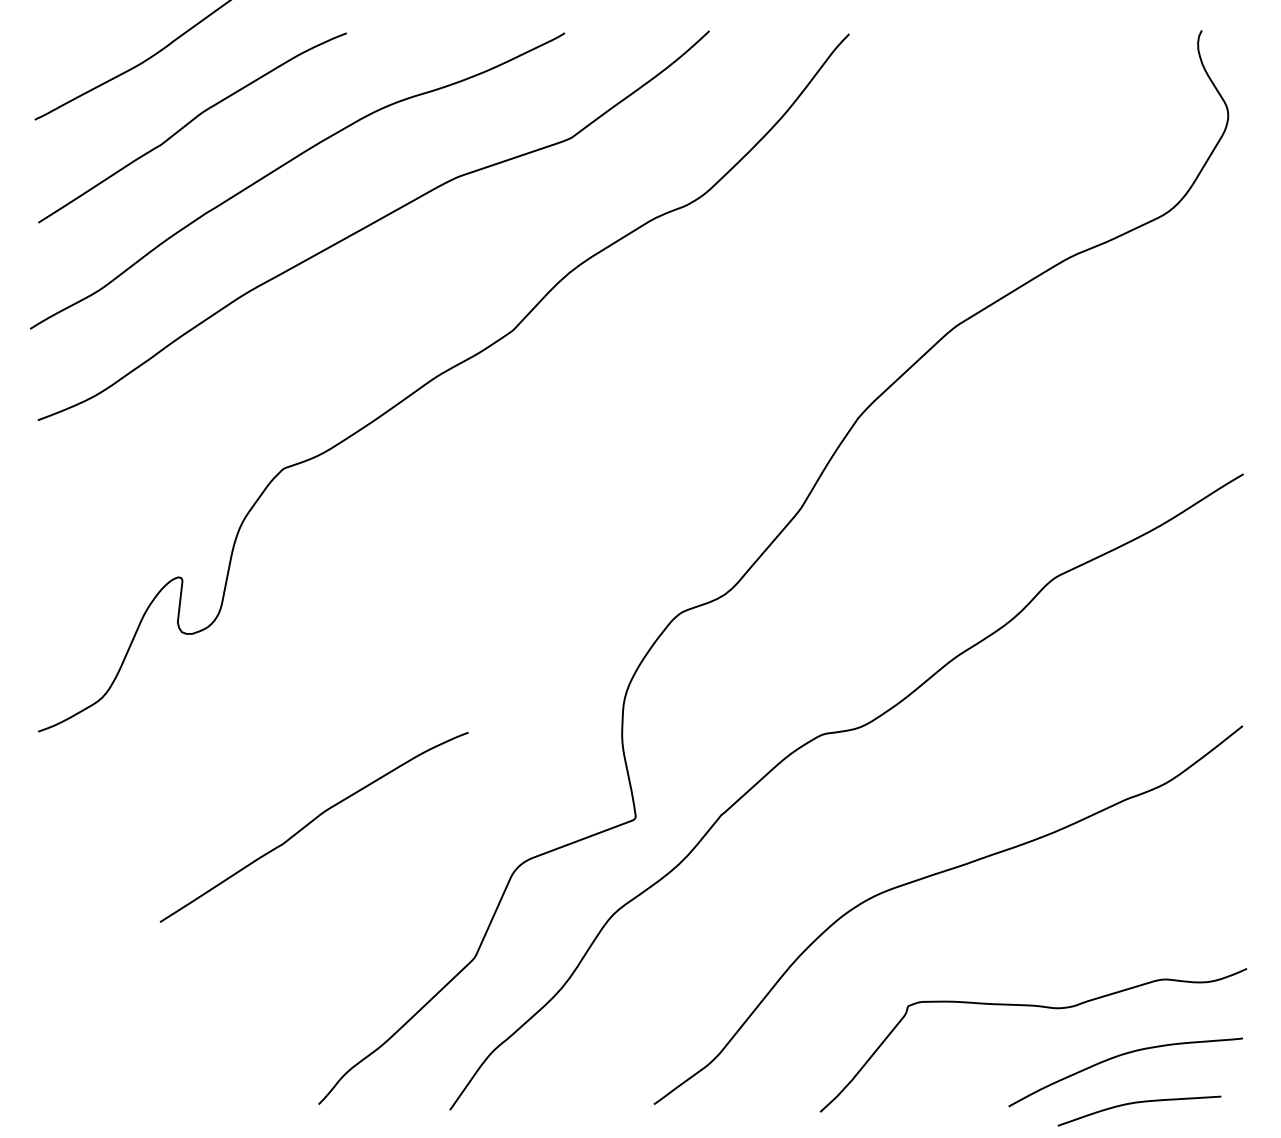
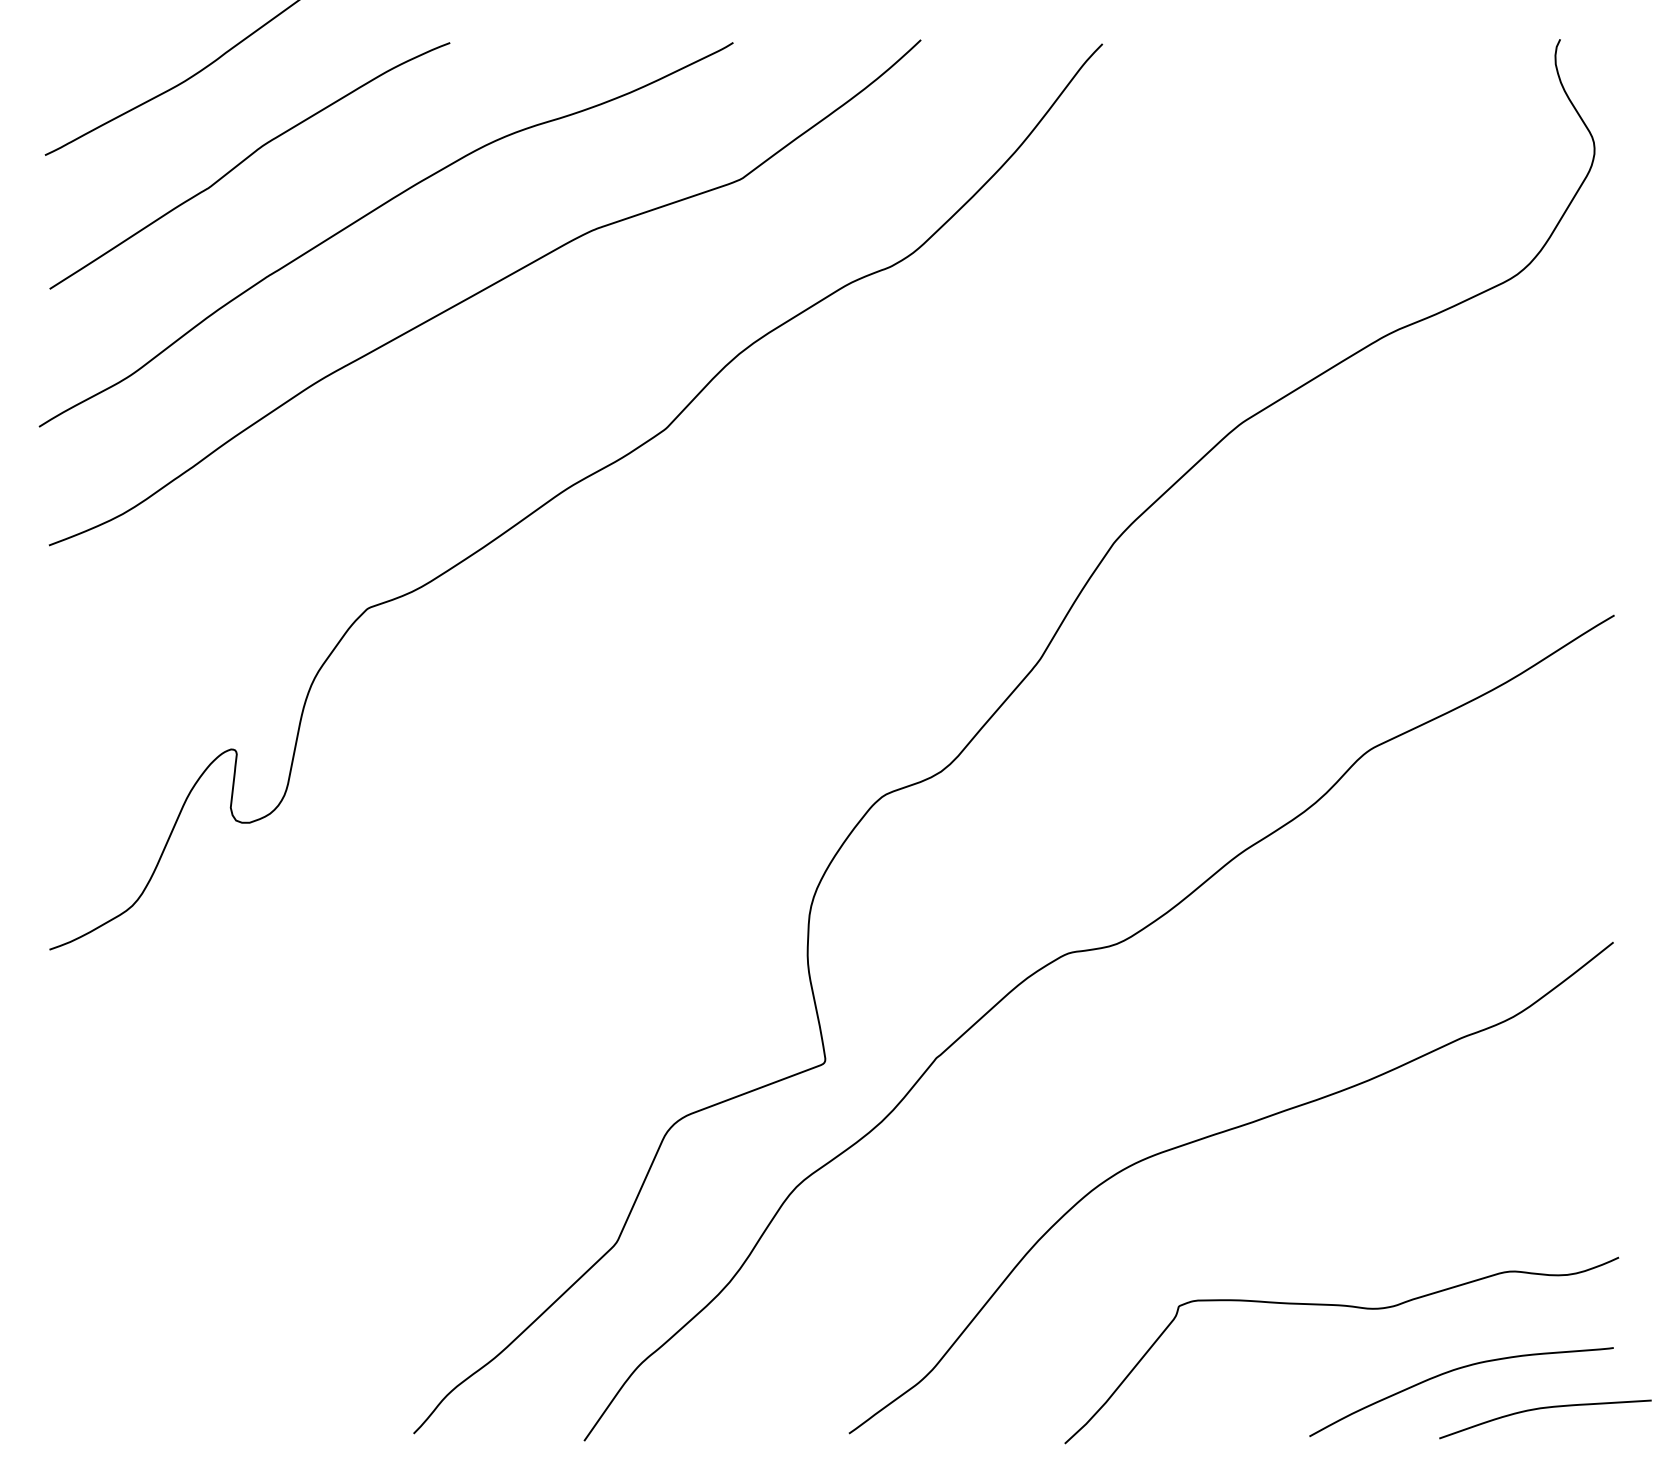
curve: (310, 823) -> (403, 1068), removed
curve: (1136, 1103) -> (1541, 1409), moved

